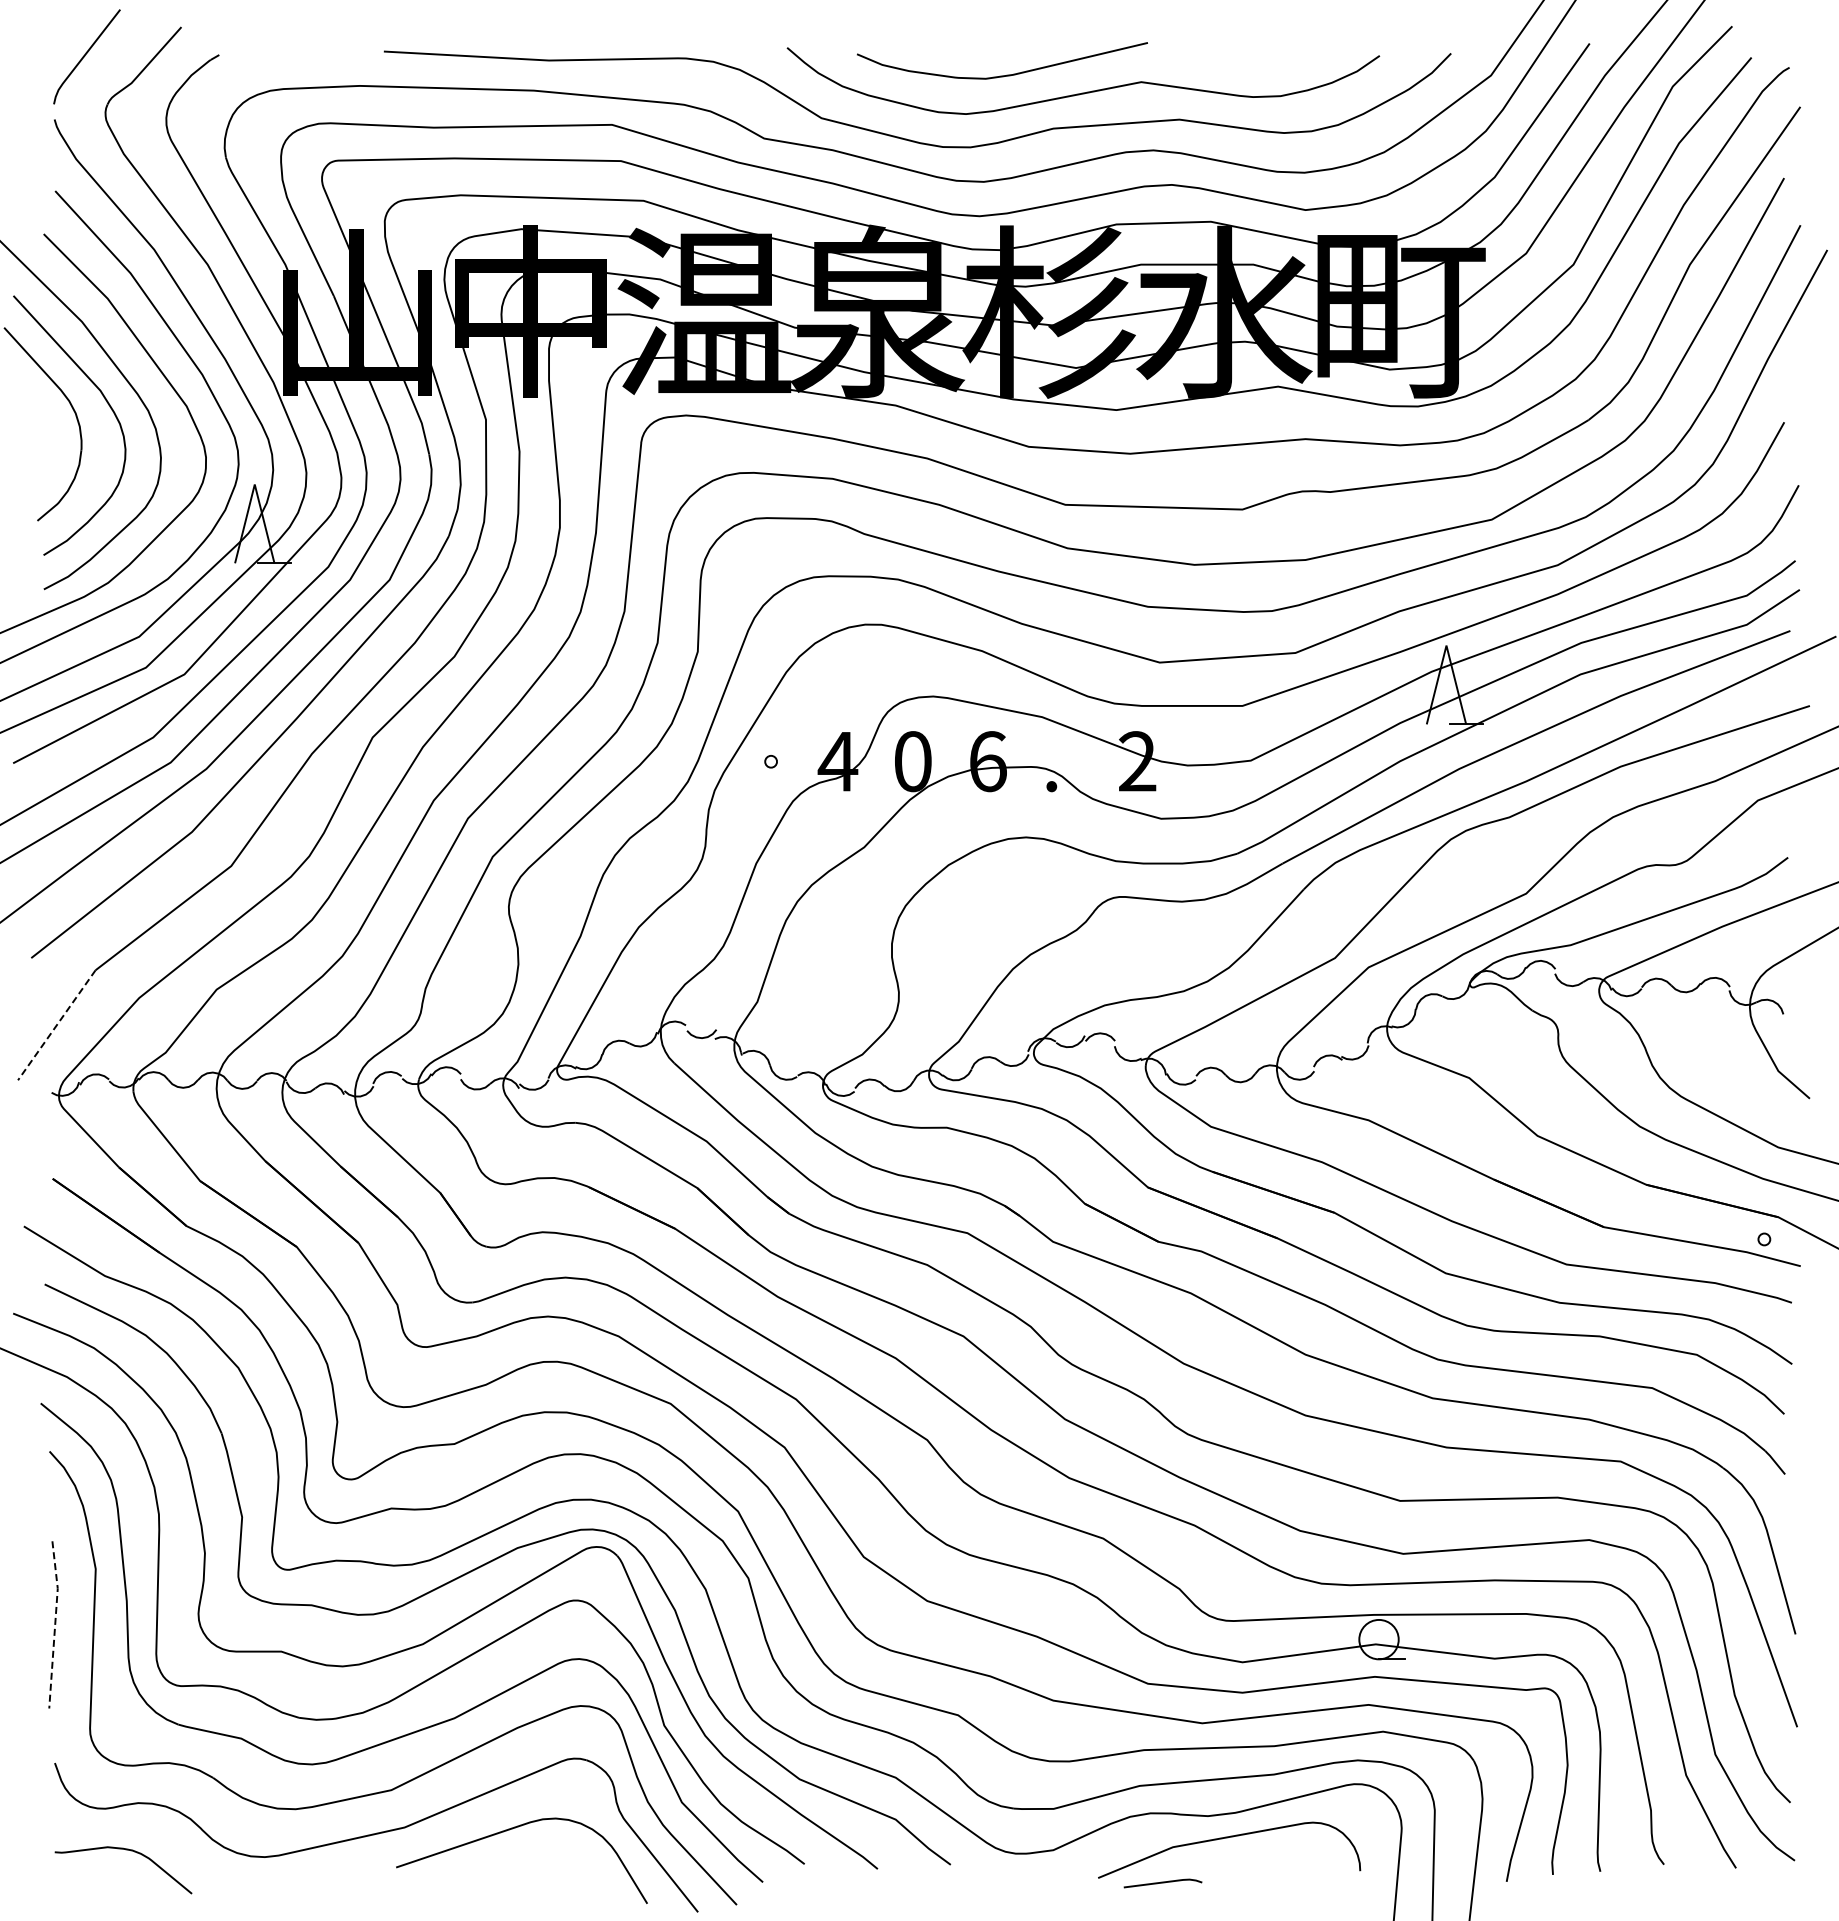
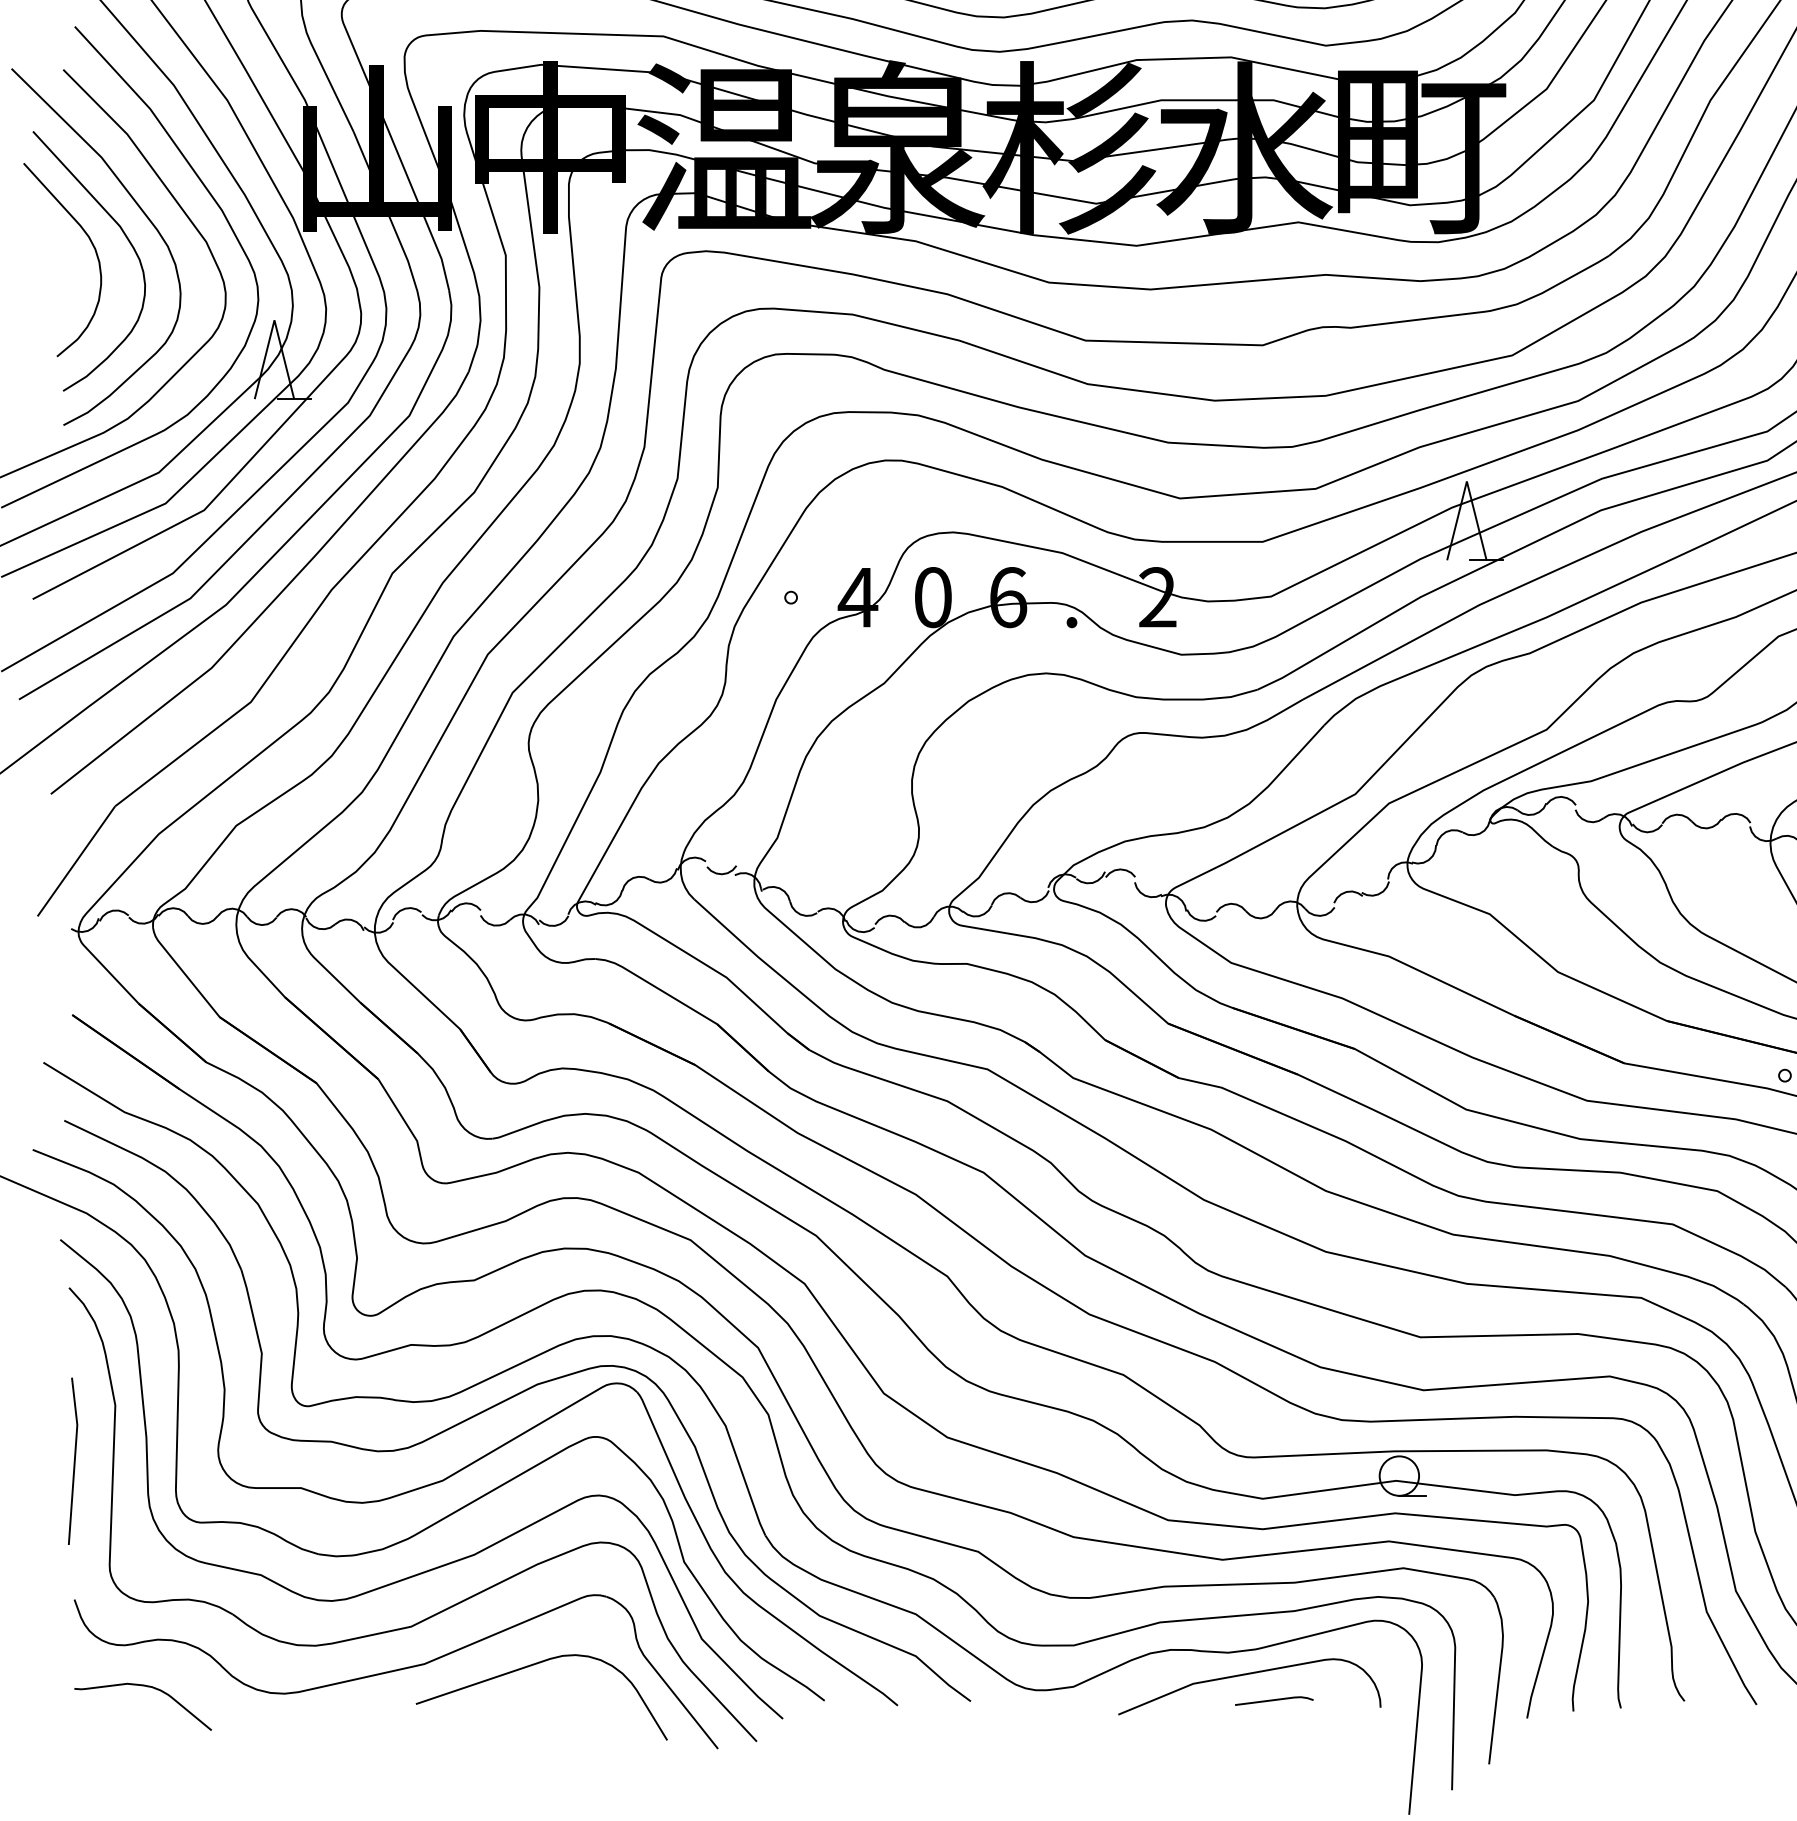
line: (56, 1025) -> (76, 861), dashed -> solid
line: (55, 1624) -> (75, 1460), dashed -> solid
line: (1162, 1883) -> (1273, 1701), moved

